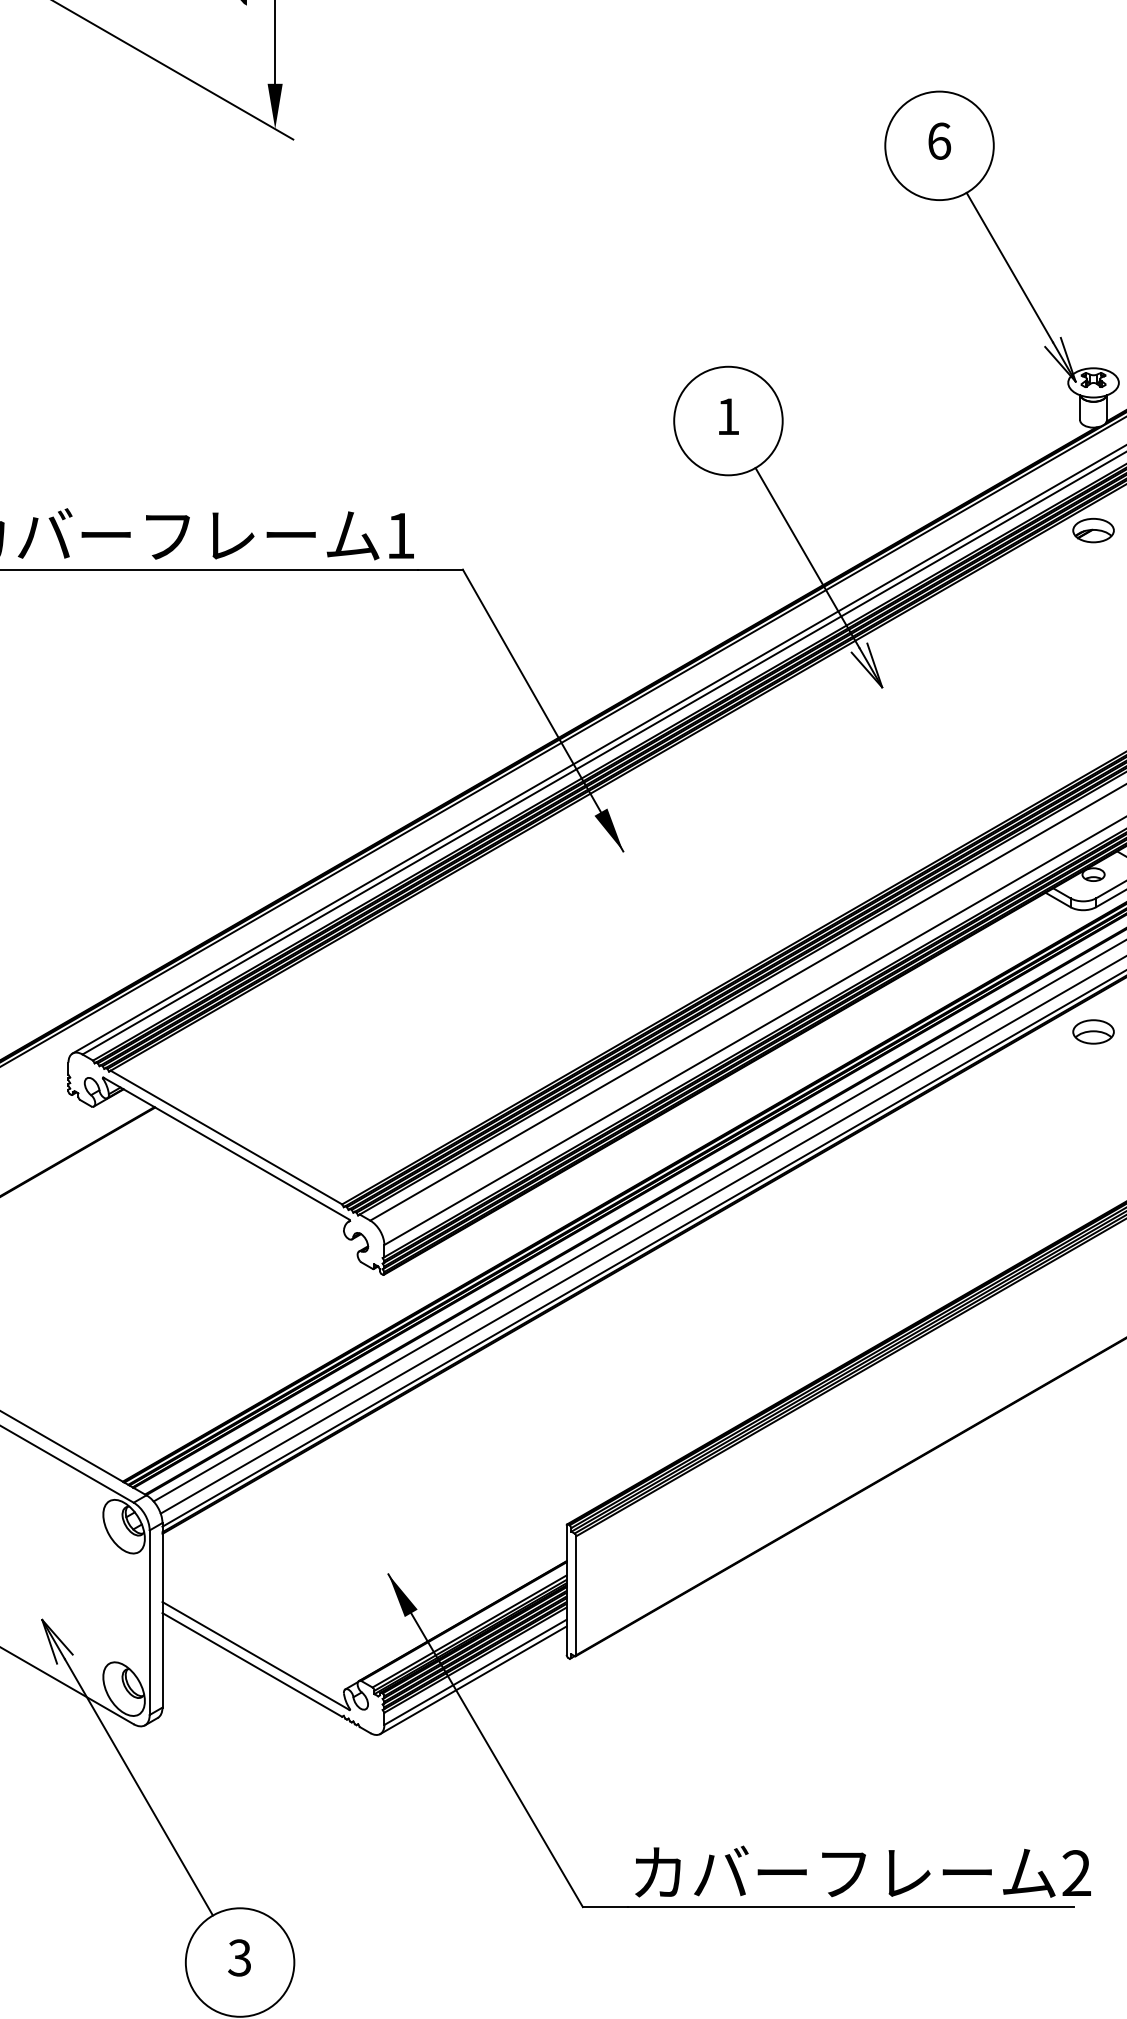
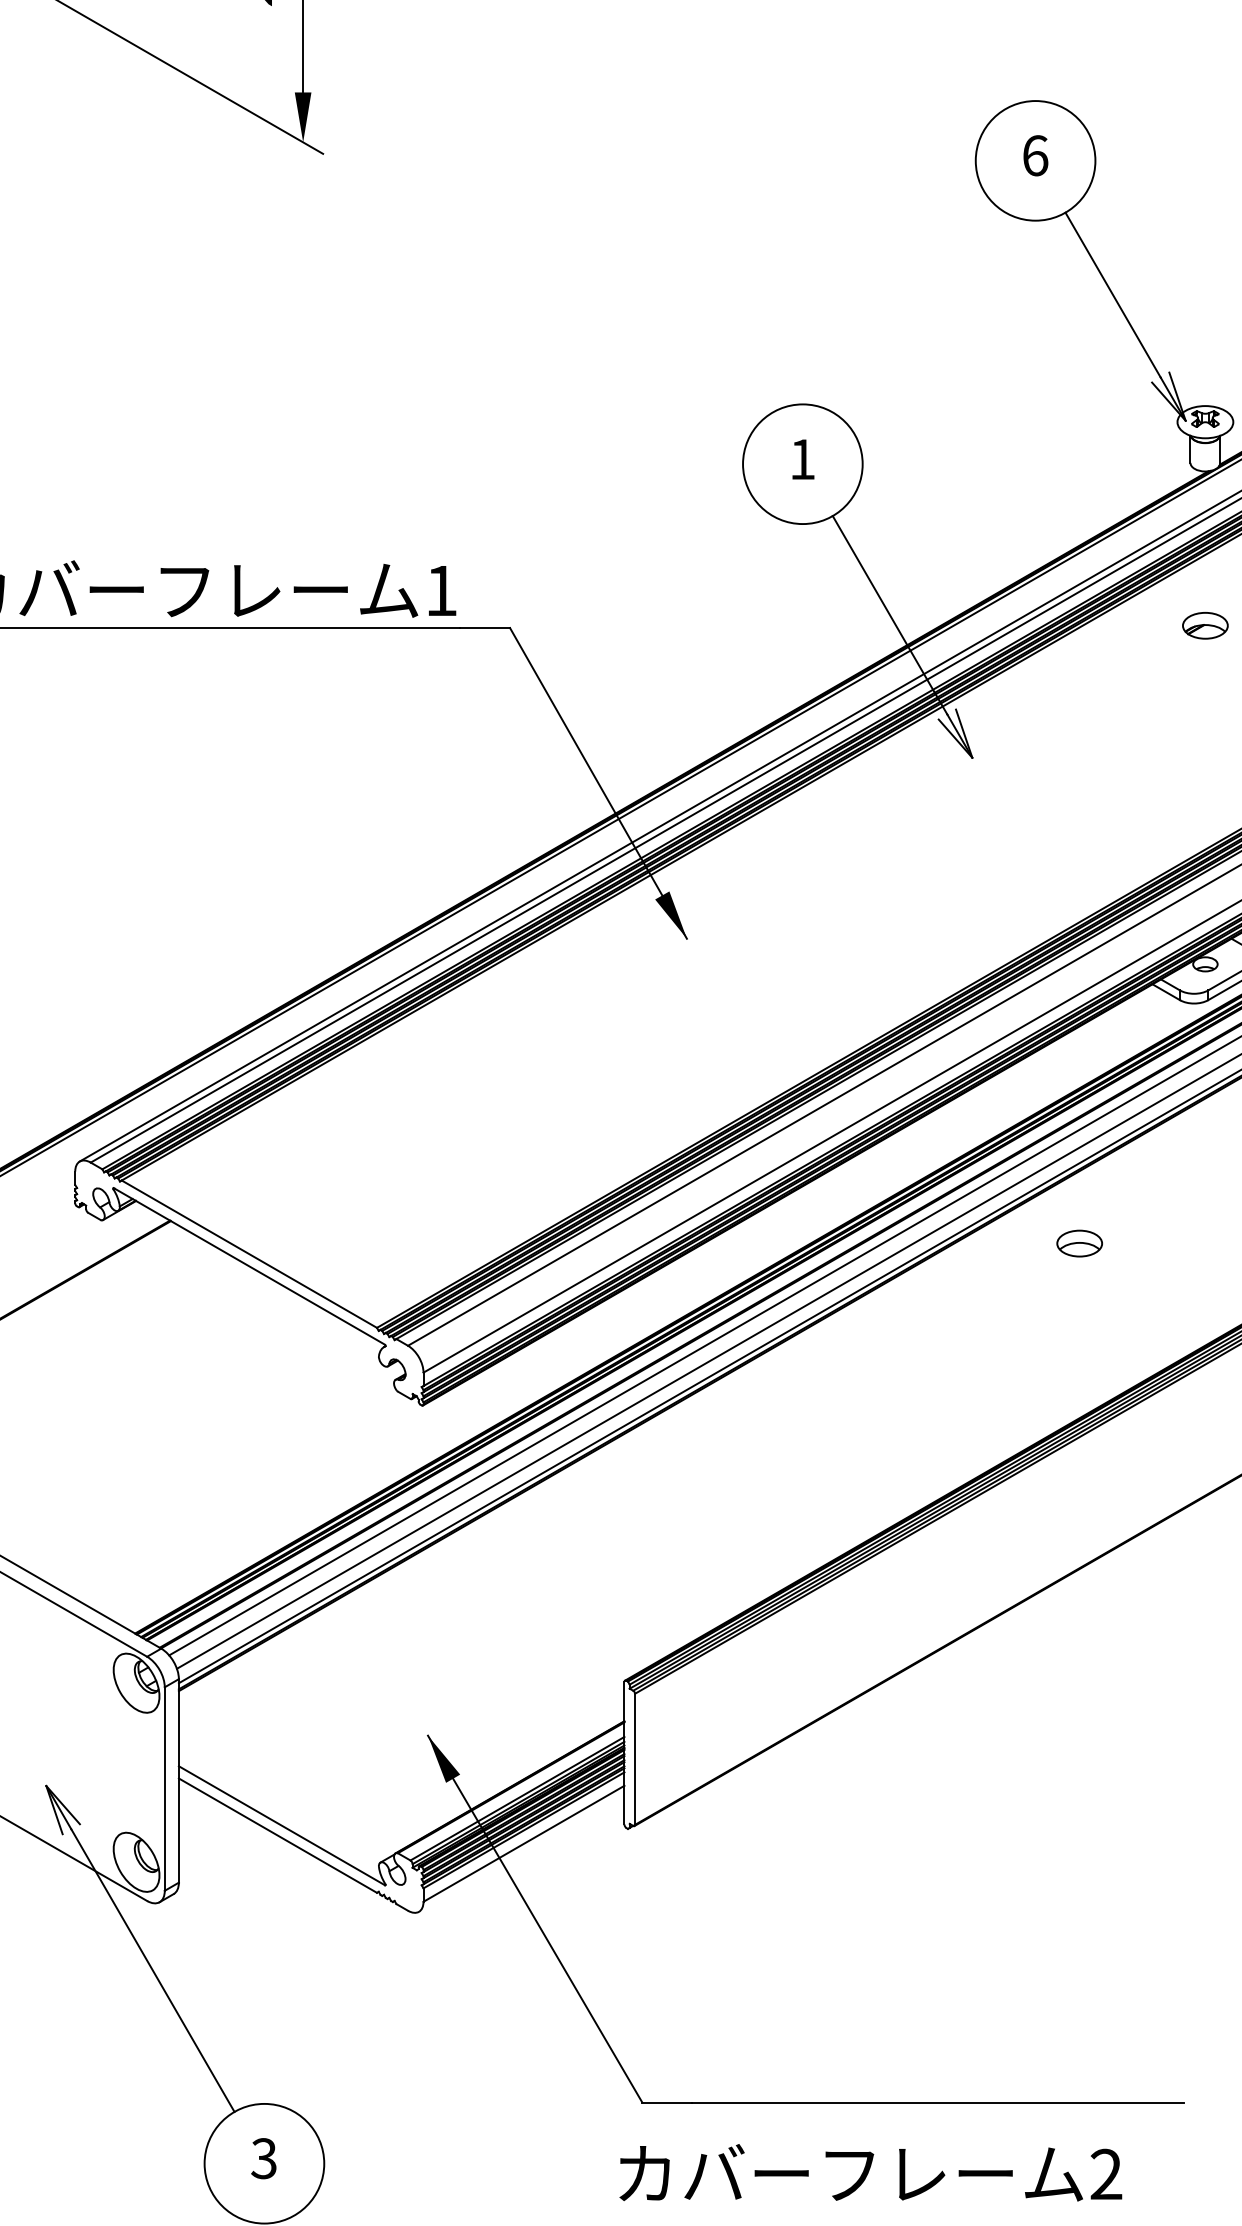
part: (1093, 530) -> (1205, 625), moved
part: (1093, 1031) -> (1079, 1243), moved
line: (473, 1680) -> (521, 1852), removed
text: (862, 1871) -> (870, 2172), moved

